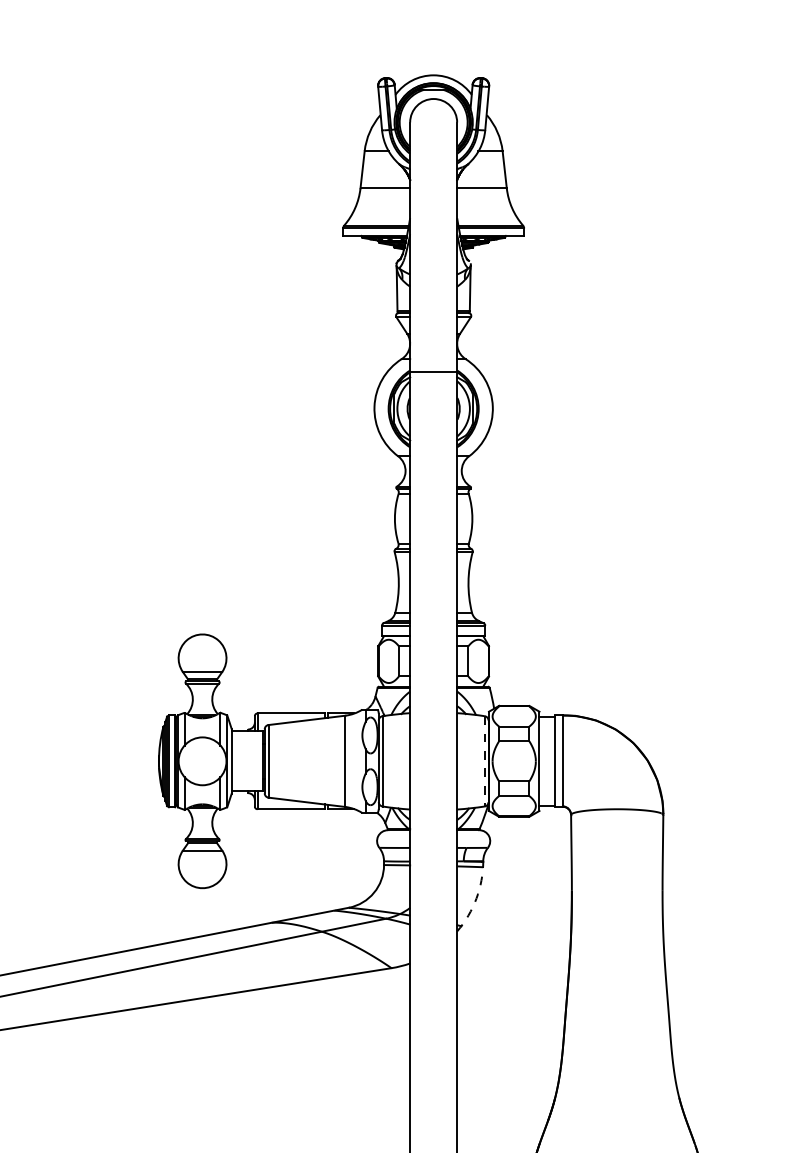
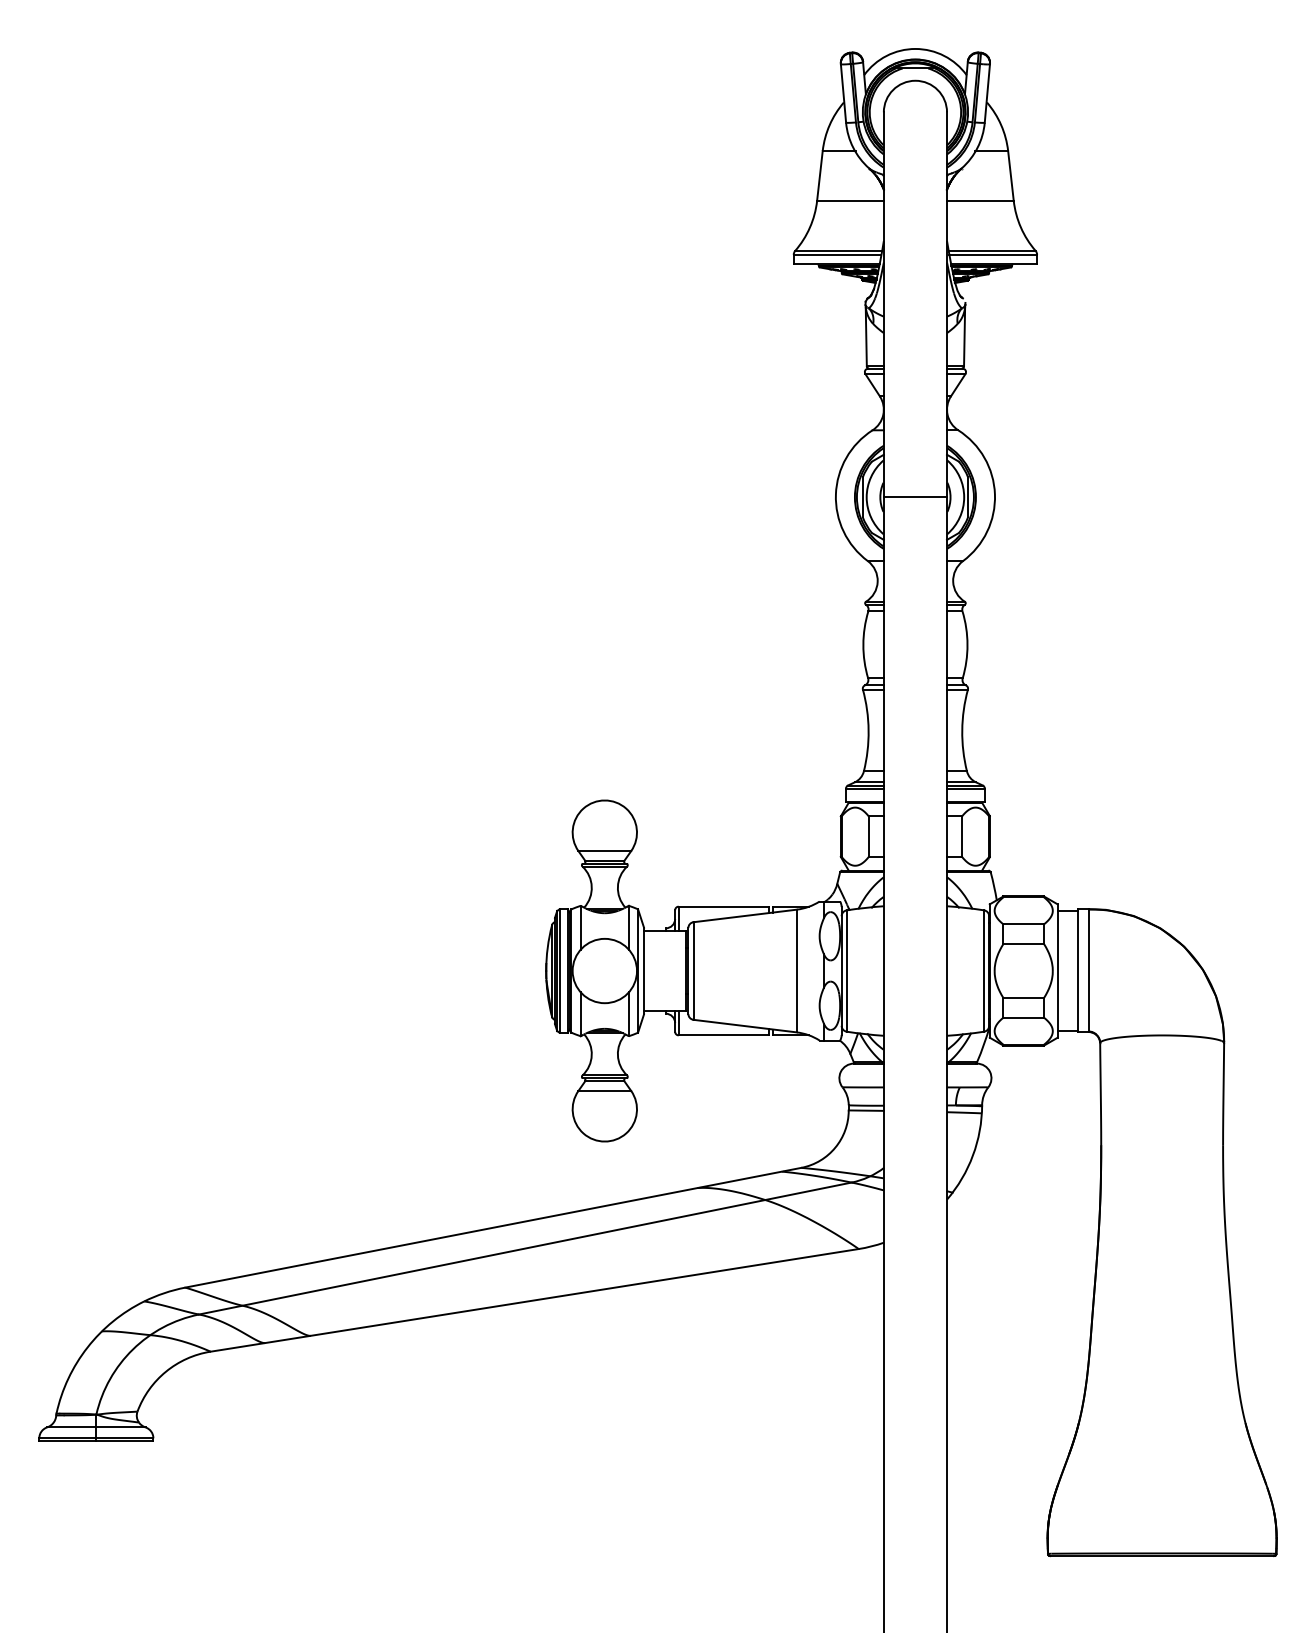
line: (433, 372) -> (915, 497), moved
line: (485, 761) -> (984, 971), dashed -> solid
arc: (476, 898) -> (972, 1155), dashed -> solid

